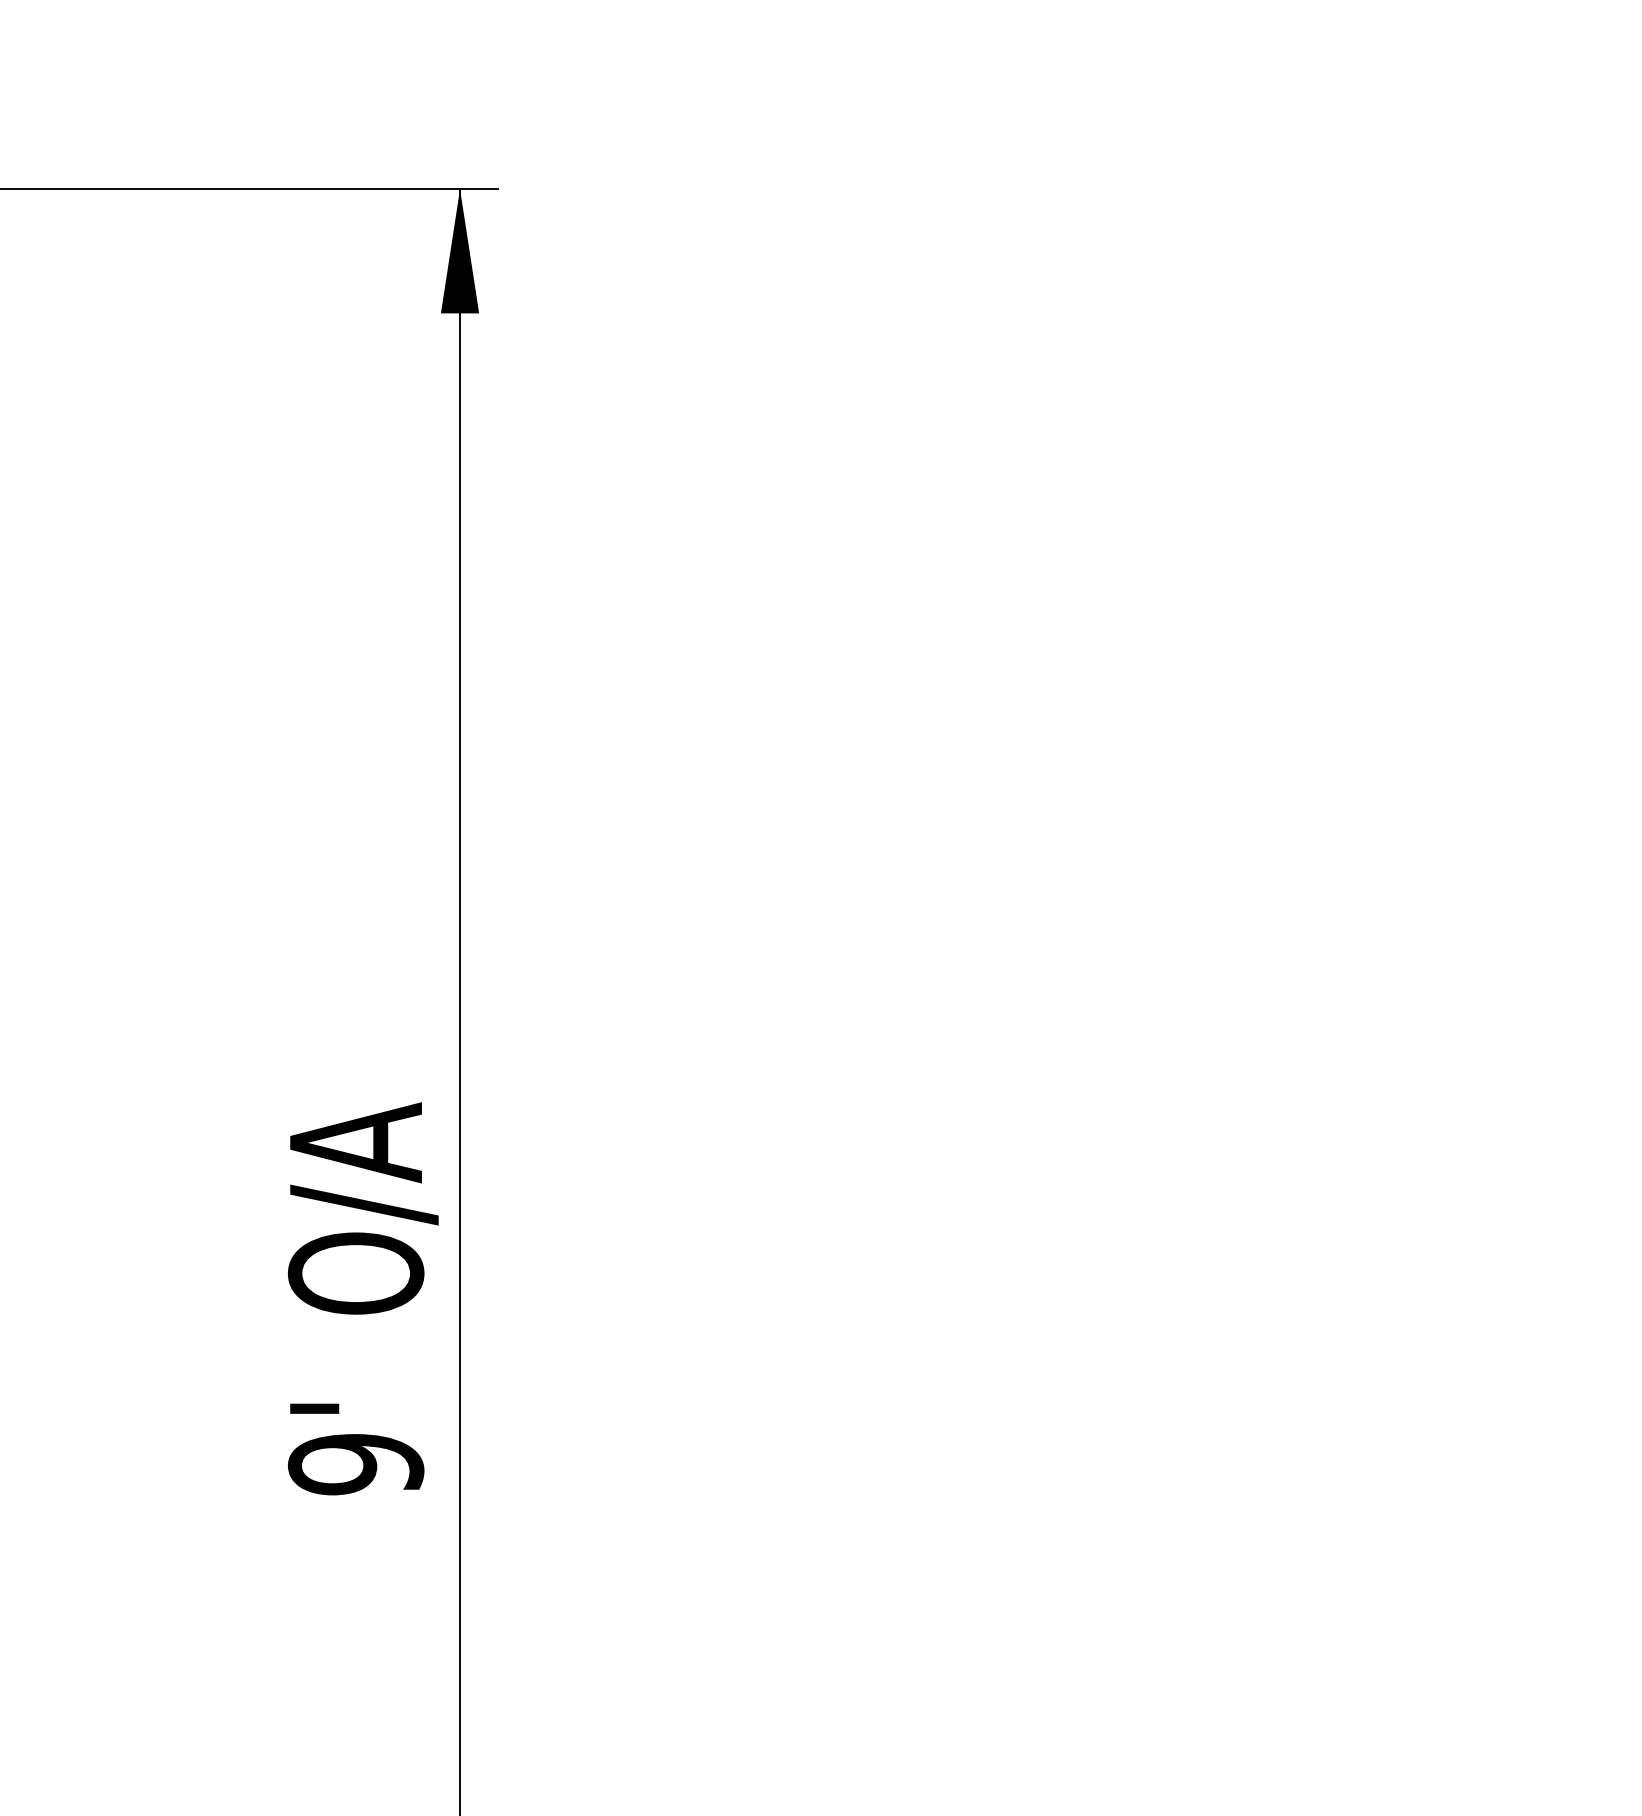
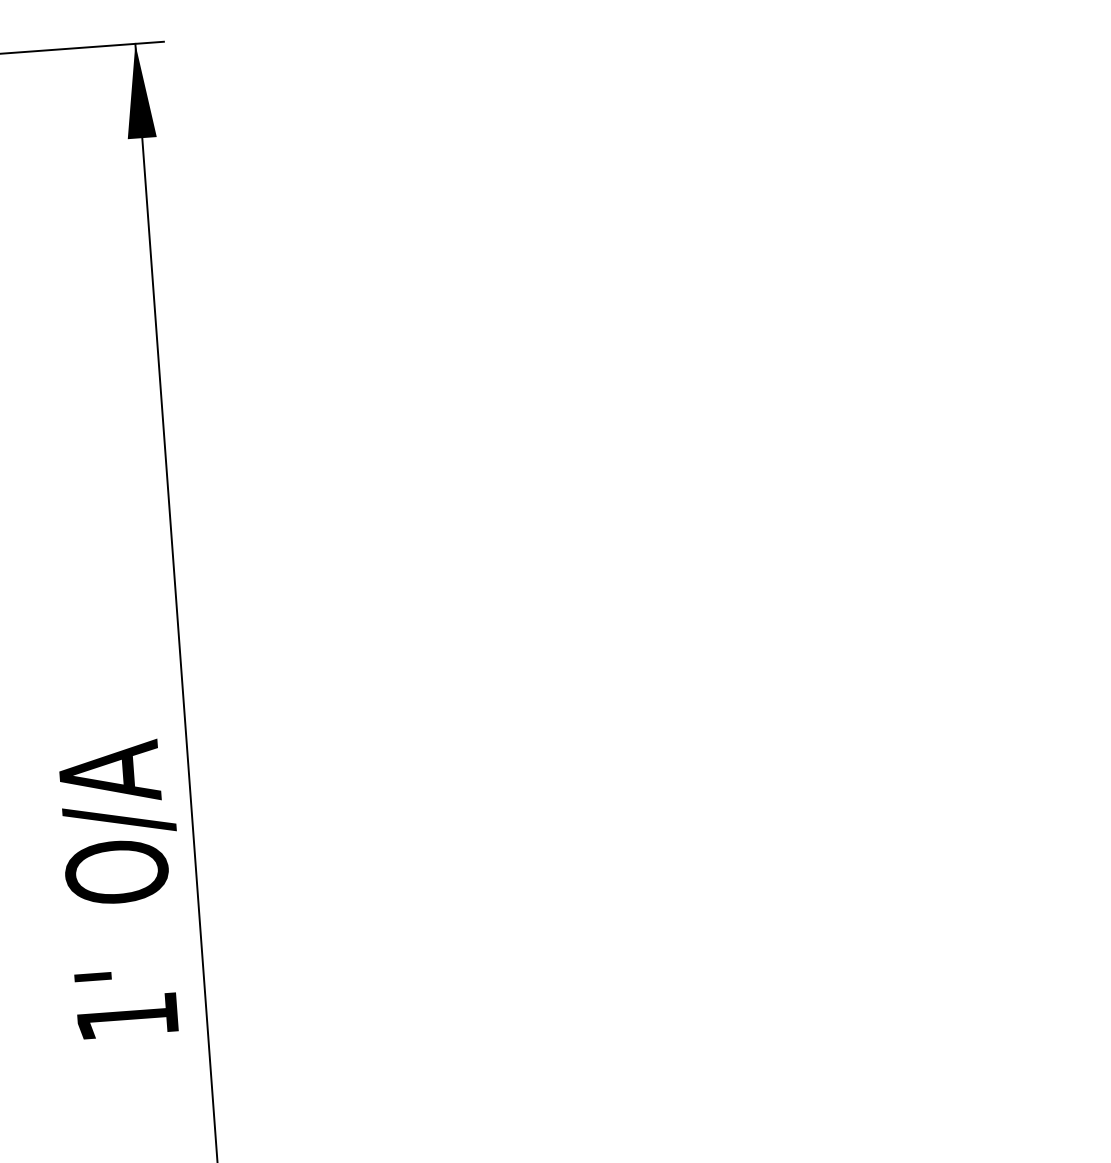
text: (355, 1464) -> (127, 1017), 9' -> 1'

